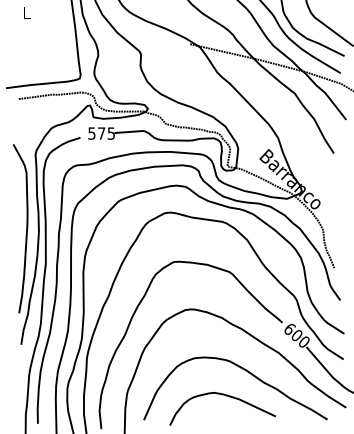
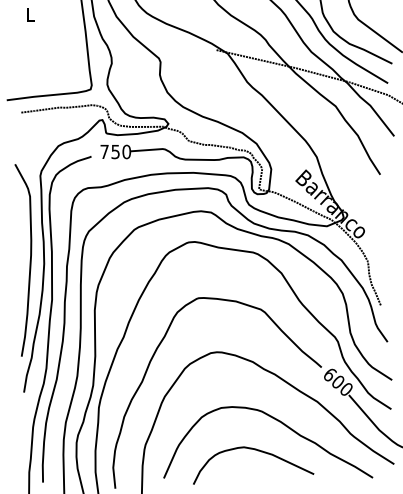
text: (101, 133) -> (115, 151), 575 -> 750

